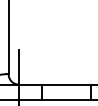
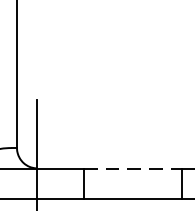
line: (66, 84) -> (132, 168), solid -> dashed

